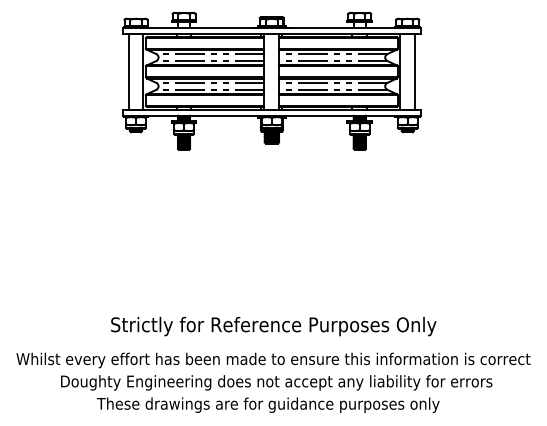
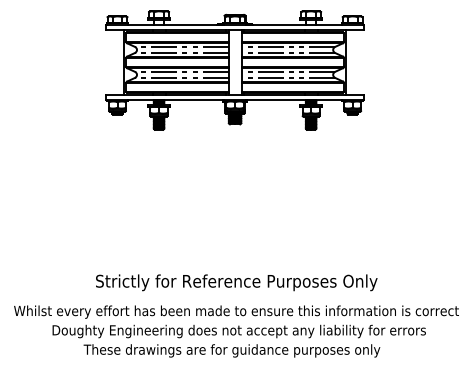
line: (128, 71) -> (110, 62), removed
line: (415, 71) -> (359, 62), removed

